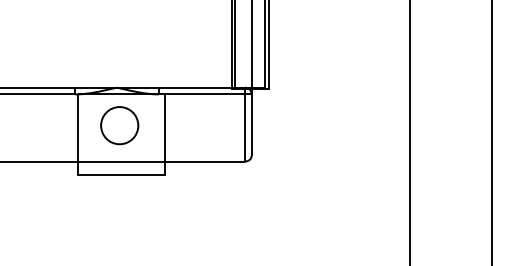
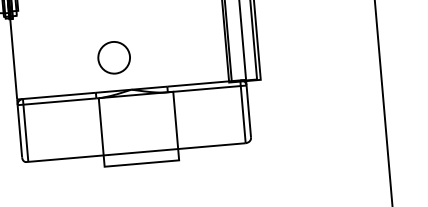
part: (119, 125) -> (113, 57), moved

